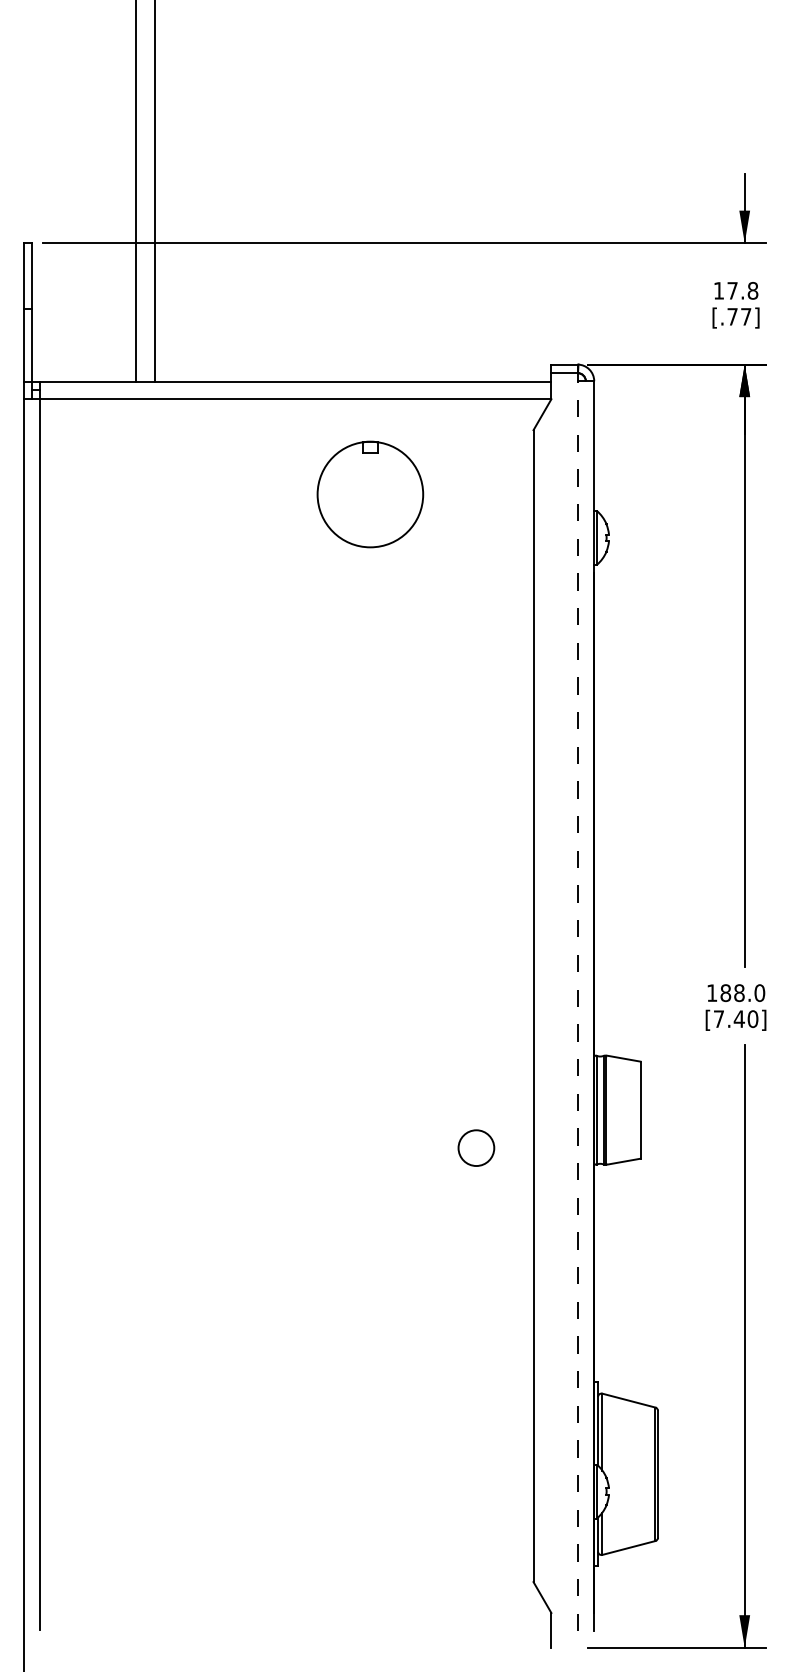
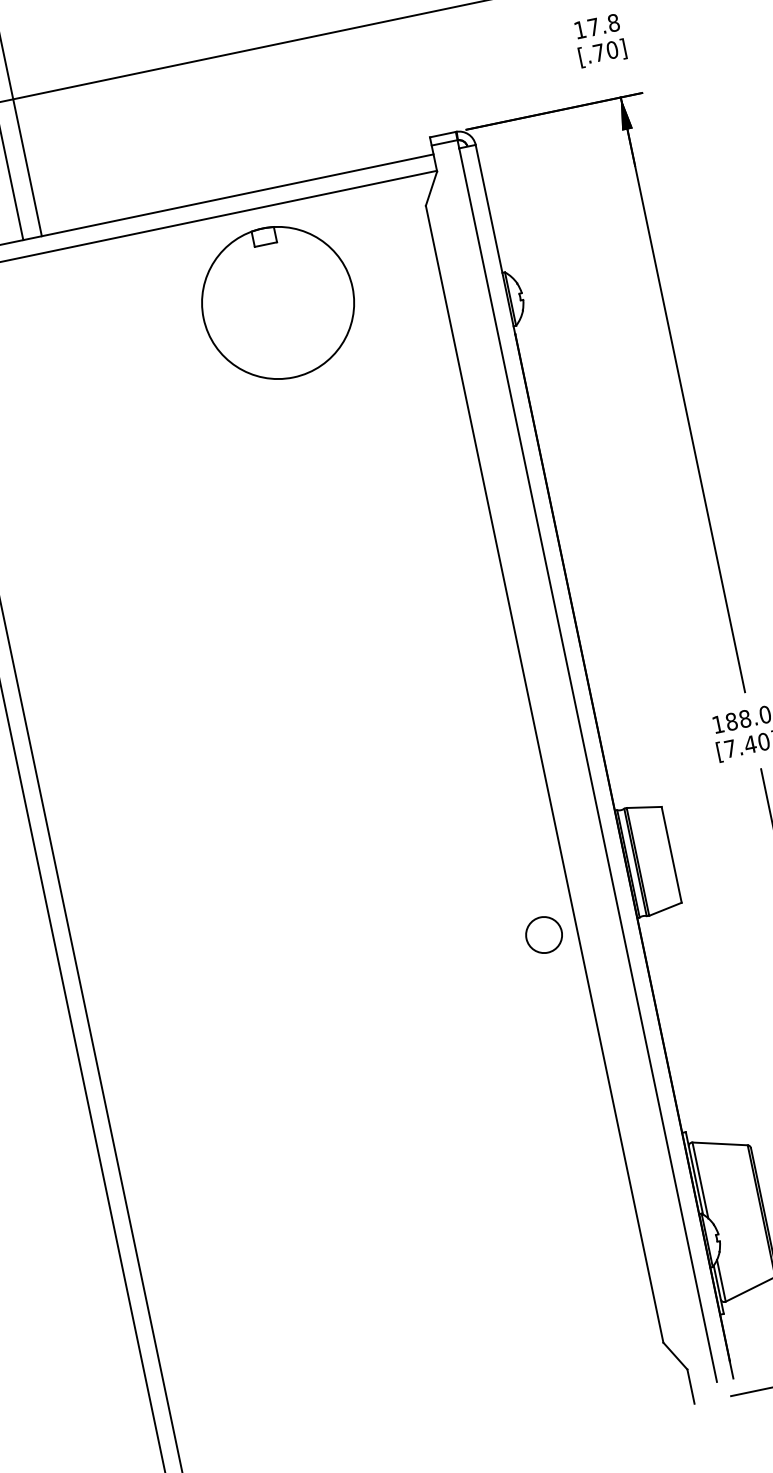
text: (746, 316) -> (612, 49), [.77] -> [.70]
part: (370, 494) -> (278, 302), size x1.43
line: (577, 1006) -> (588, 765), dashed -> solid
circle: (476, 1147) -> (544, 934), moved

